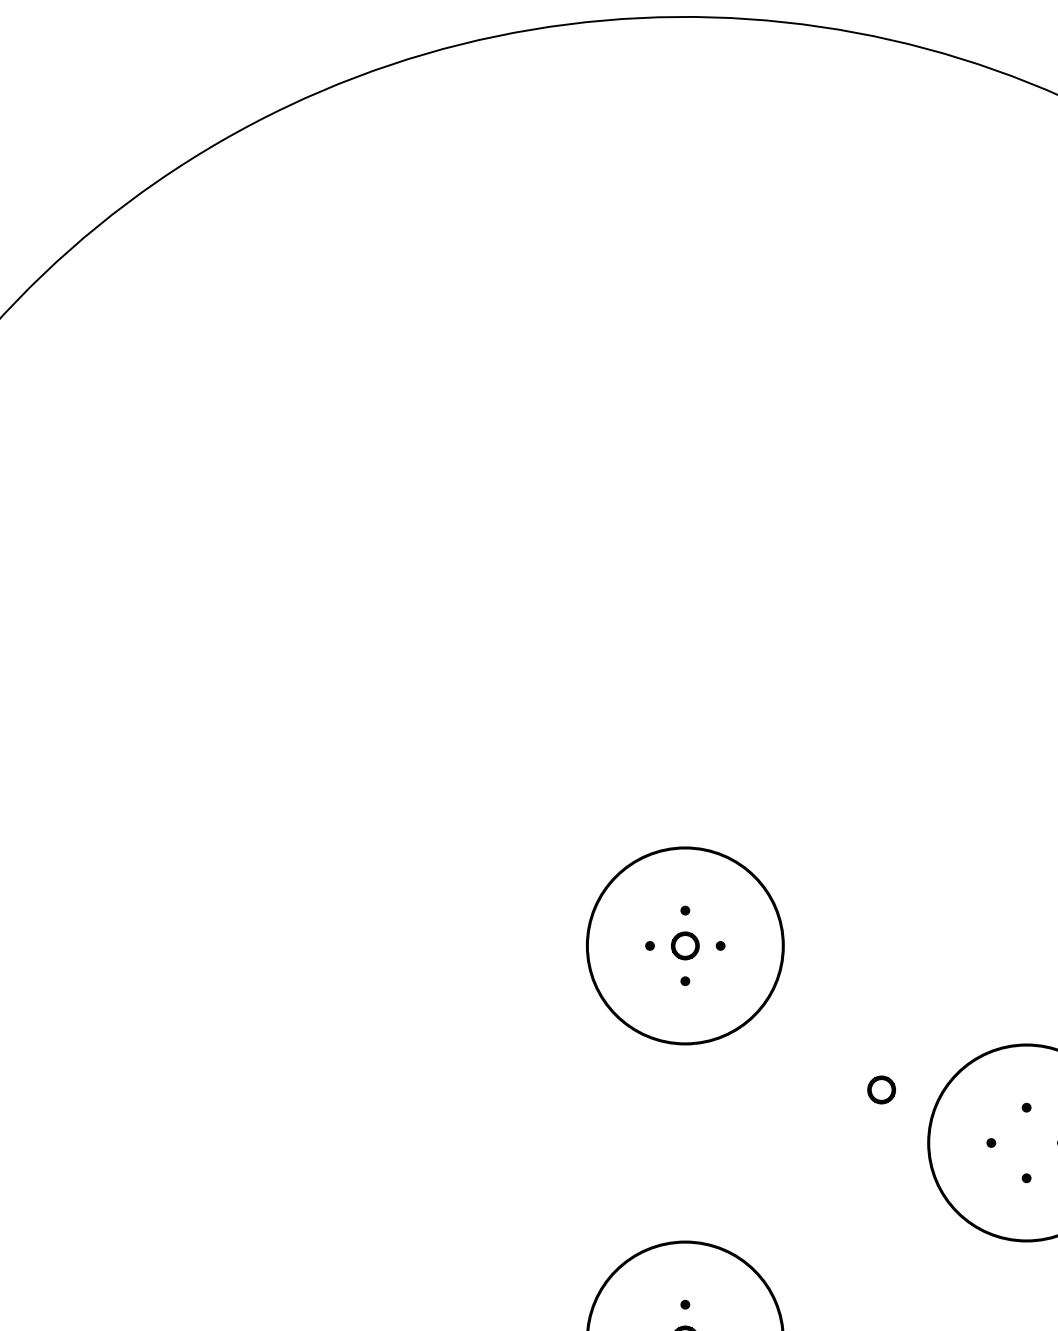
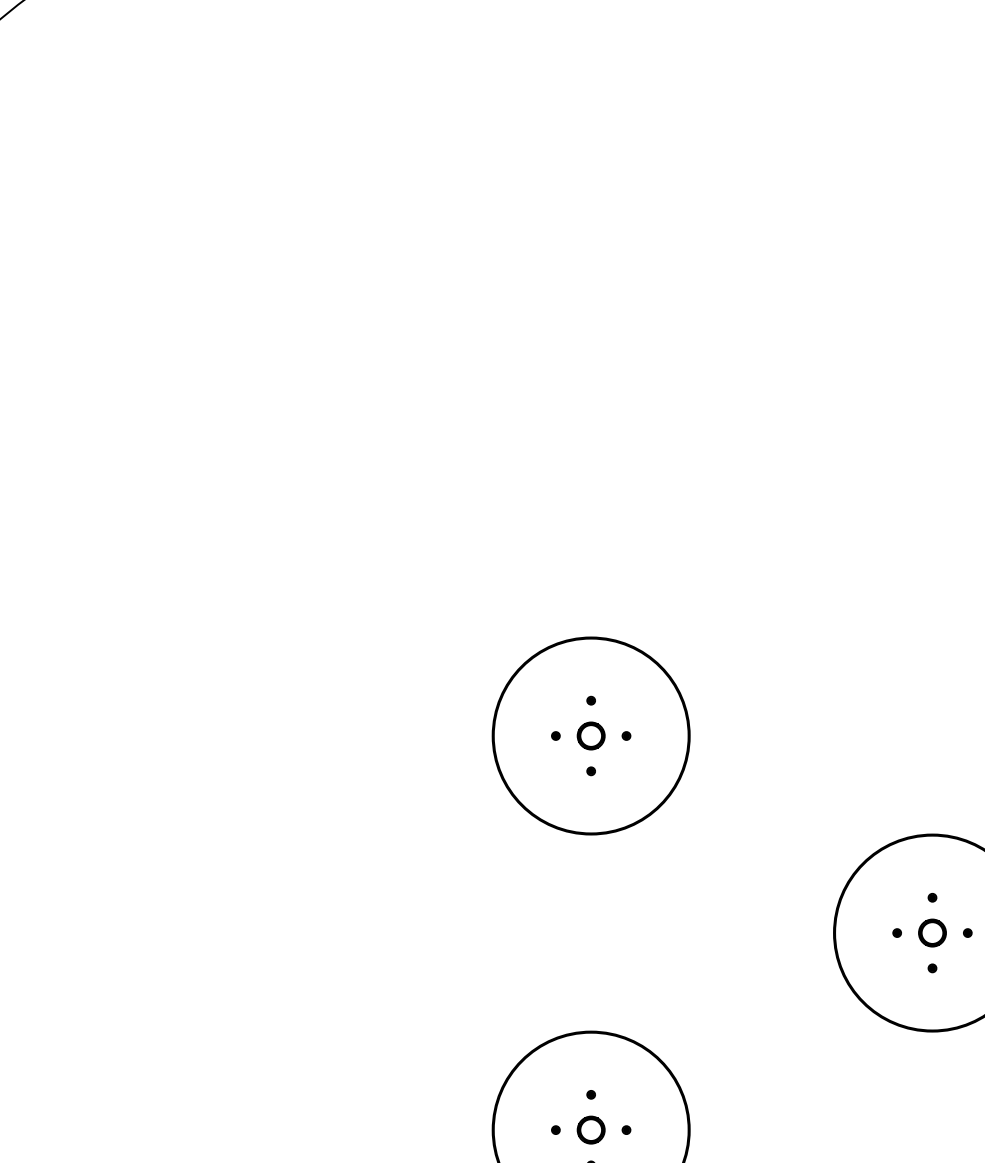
part: (881, 1089) -> (932, 932), moved

